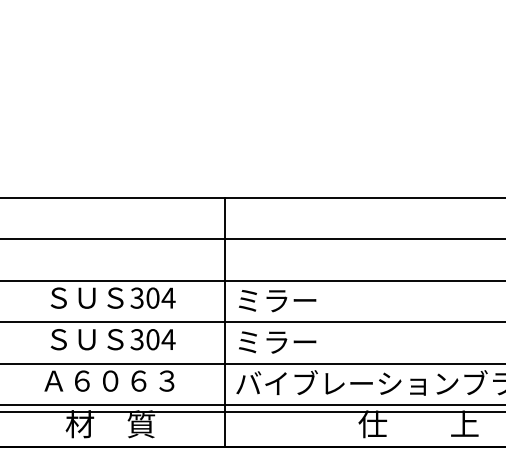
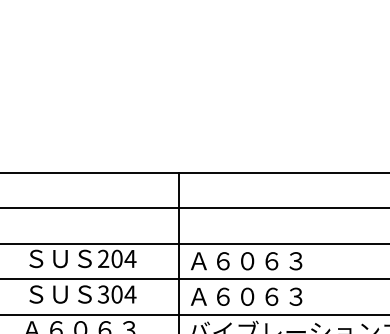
text: (136, 298) -> (102, 259), 304 -> 204
text: (303, 301) -> (246, 261), ミラー -> Ａ６０６３
text: (303, 342) -> (246, 296), ミラー -> Ａ６０６３

